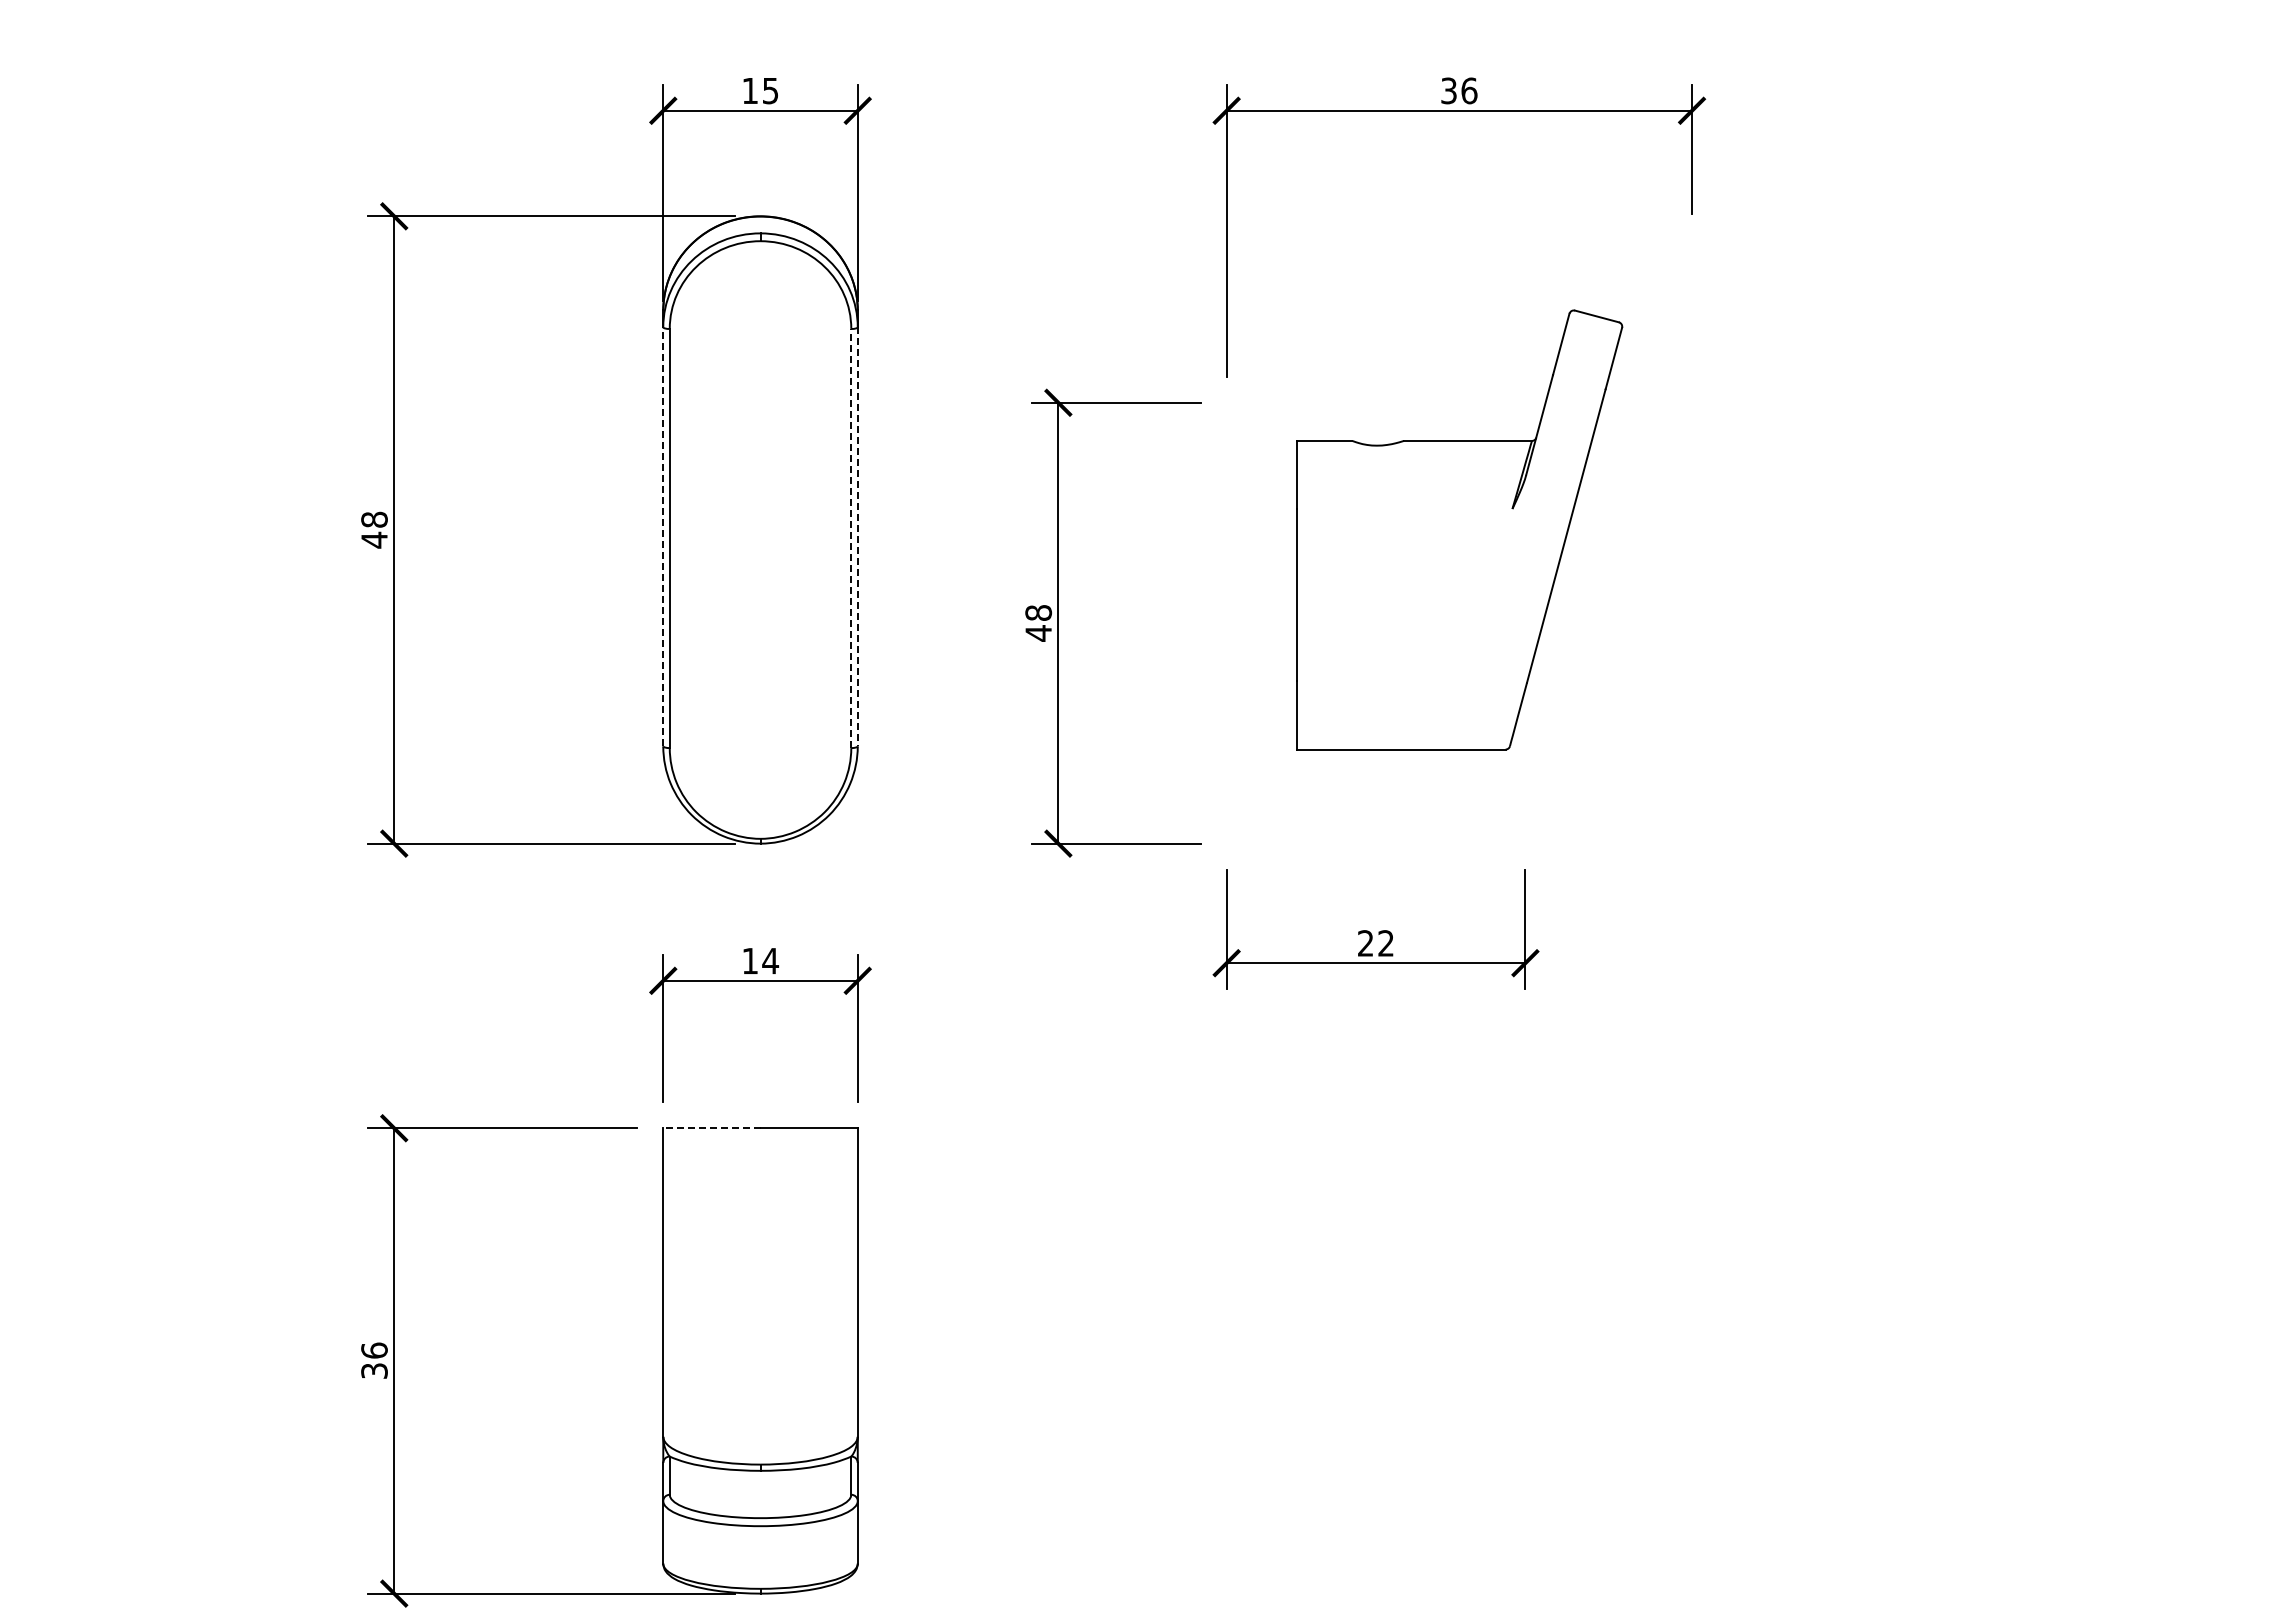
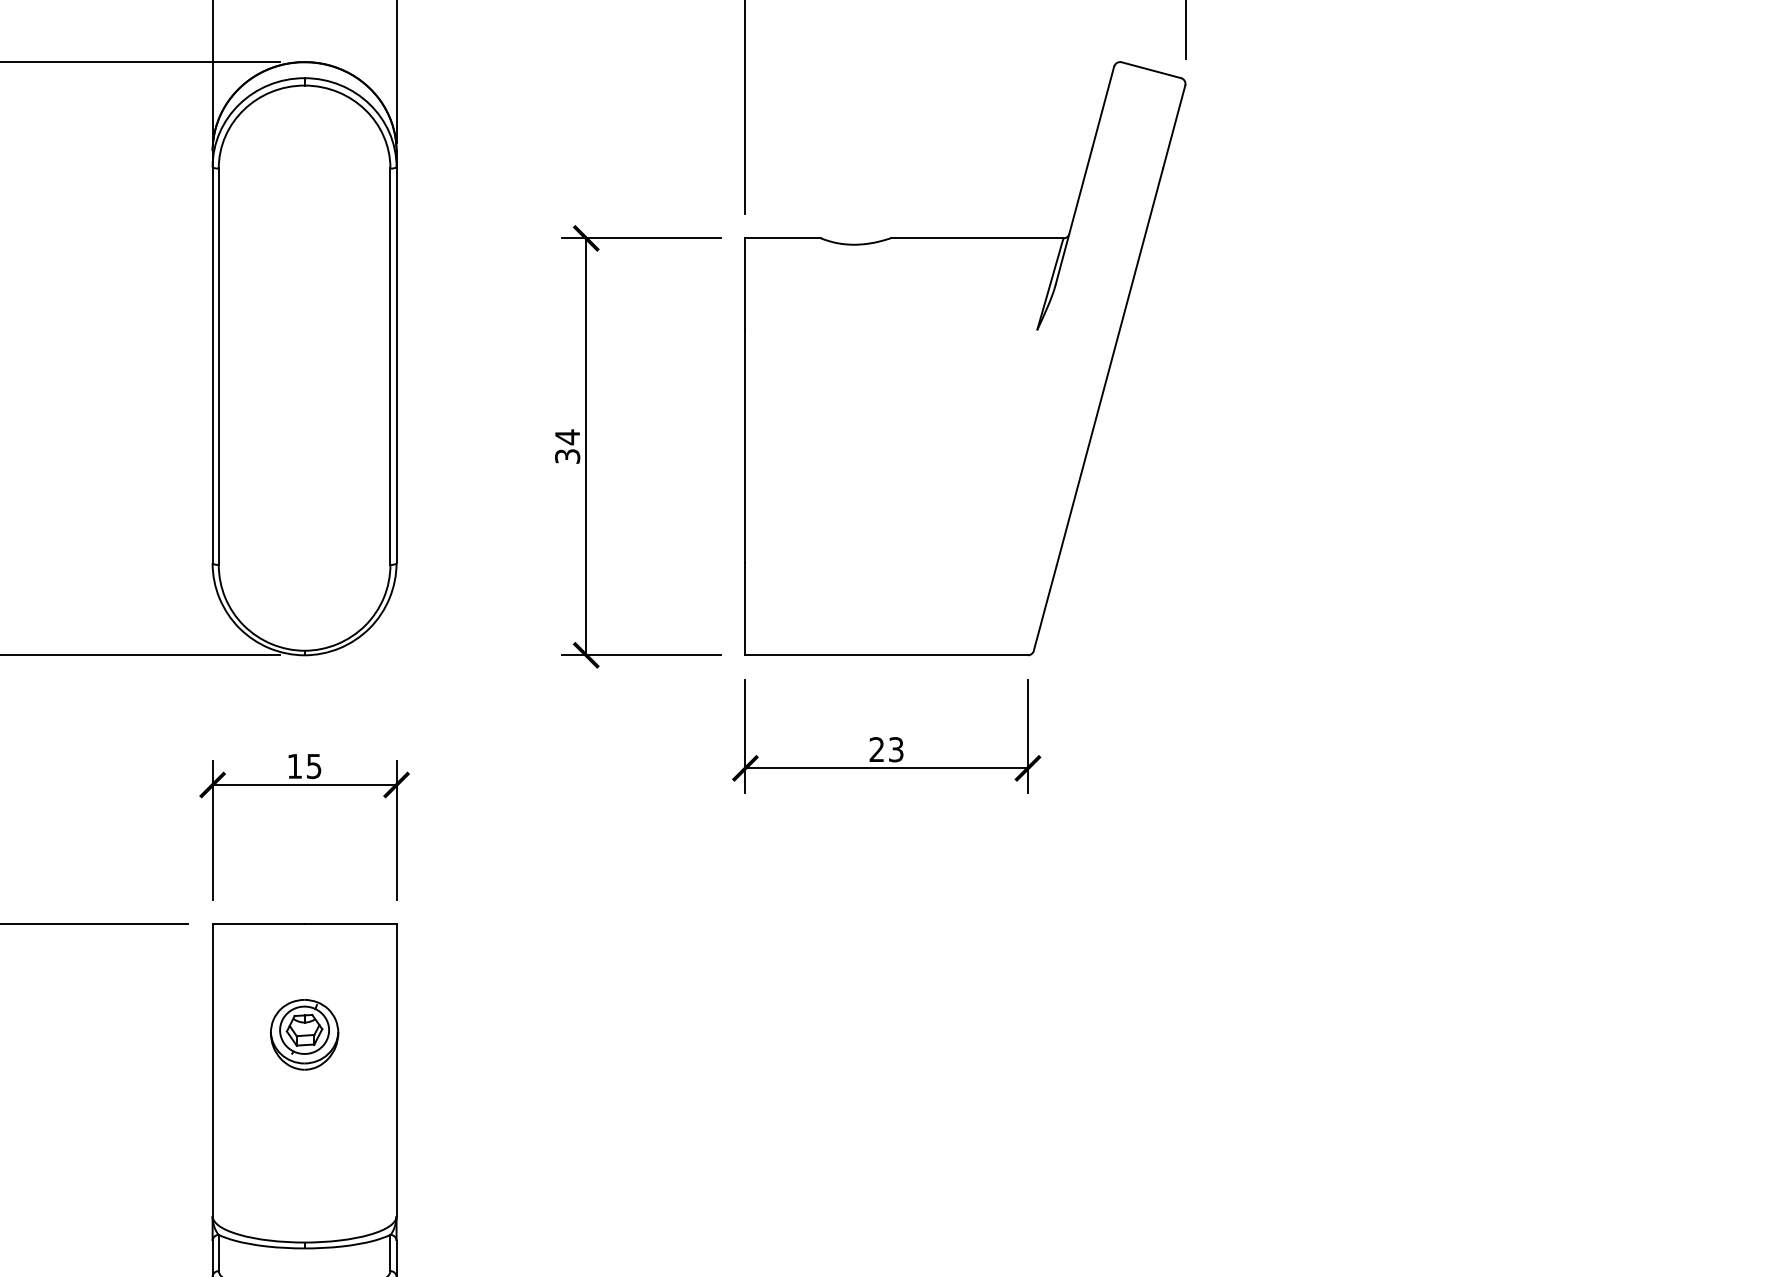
part: (1459, 529) -> (965, 358), size x1.43
line: (663, 536) -> (212, 364), dashed -> solid
line: (857, 536) -> (396, 364), dashed -> solid
line: (851, 538) -> (390, 366), dashed -> solid
text: (1038, 622) -> (567, 446), 48 -> 34
text: (1385, 943) -> (895, 749), 22 -> 23
text: (770, 961) -> (314, 766), 14 -> 15
line: (711, 1128) -> (258, 924), dashed -> solid
part: (760, 1244) -> (304, 1034), added

